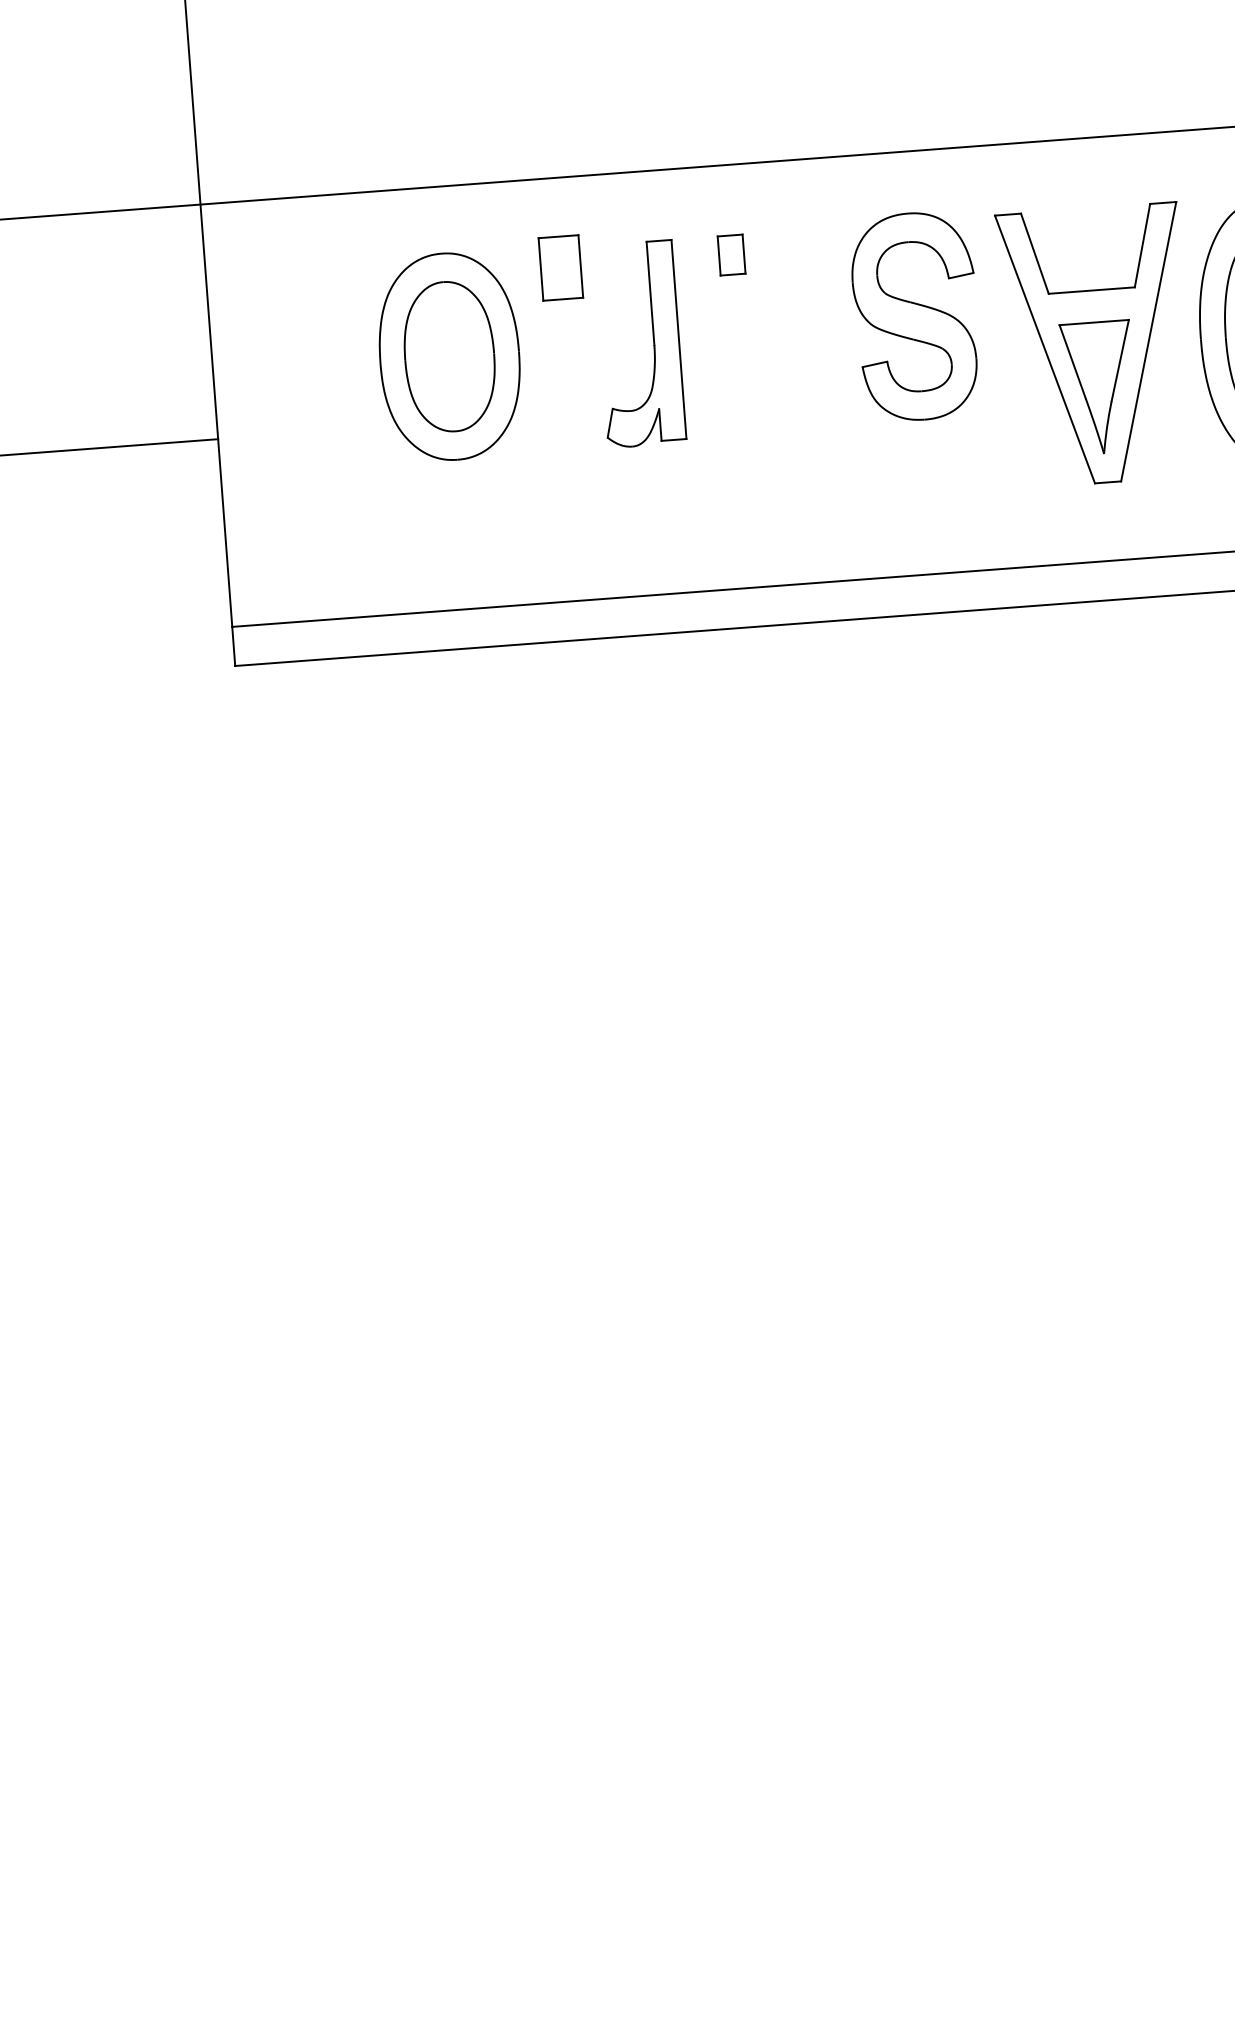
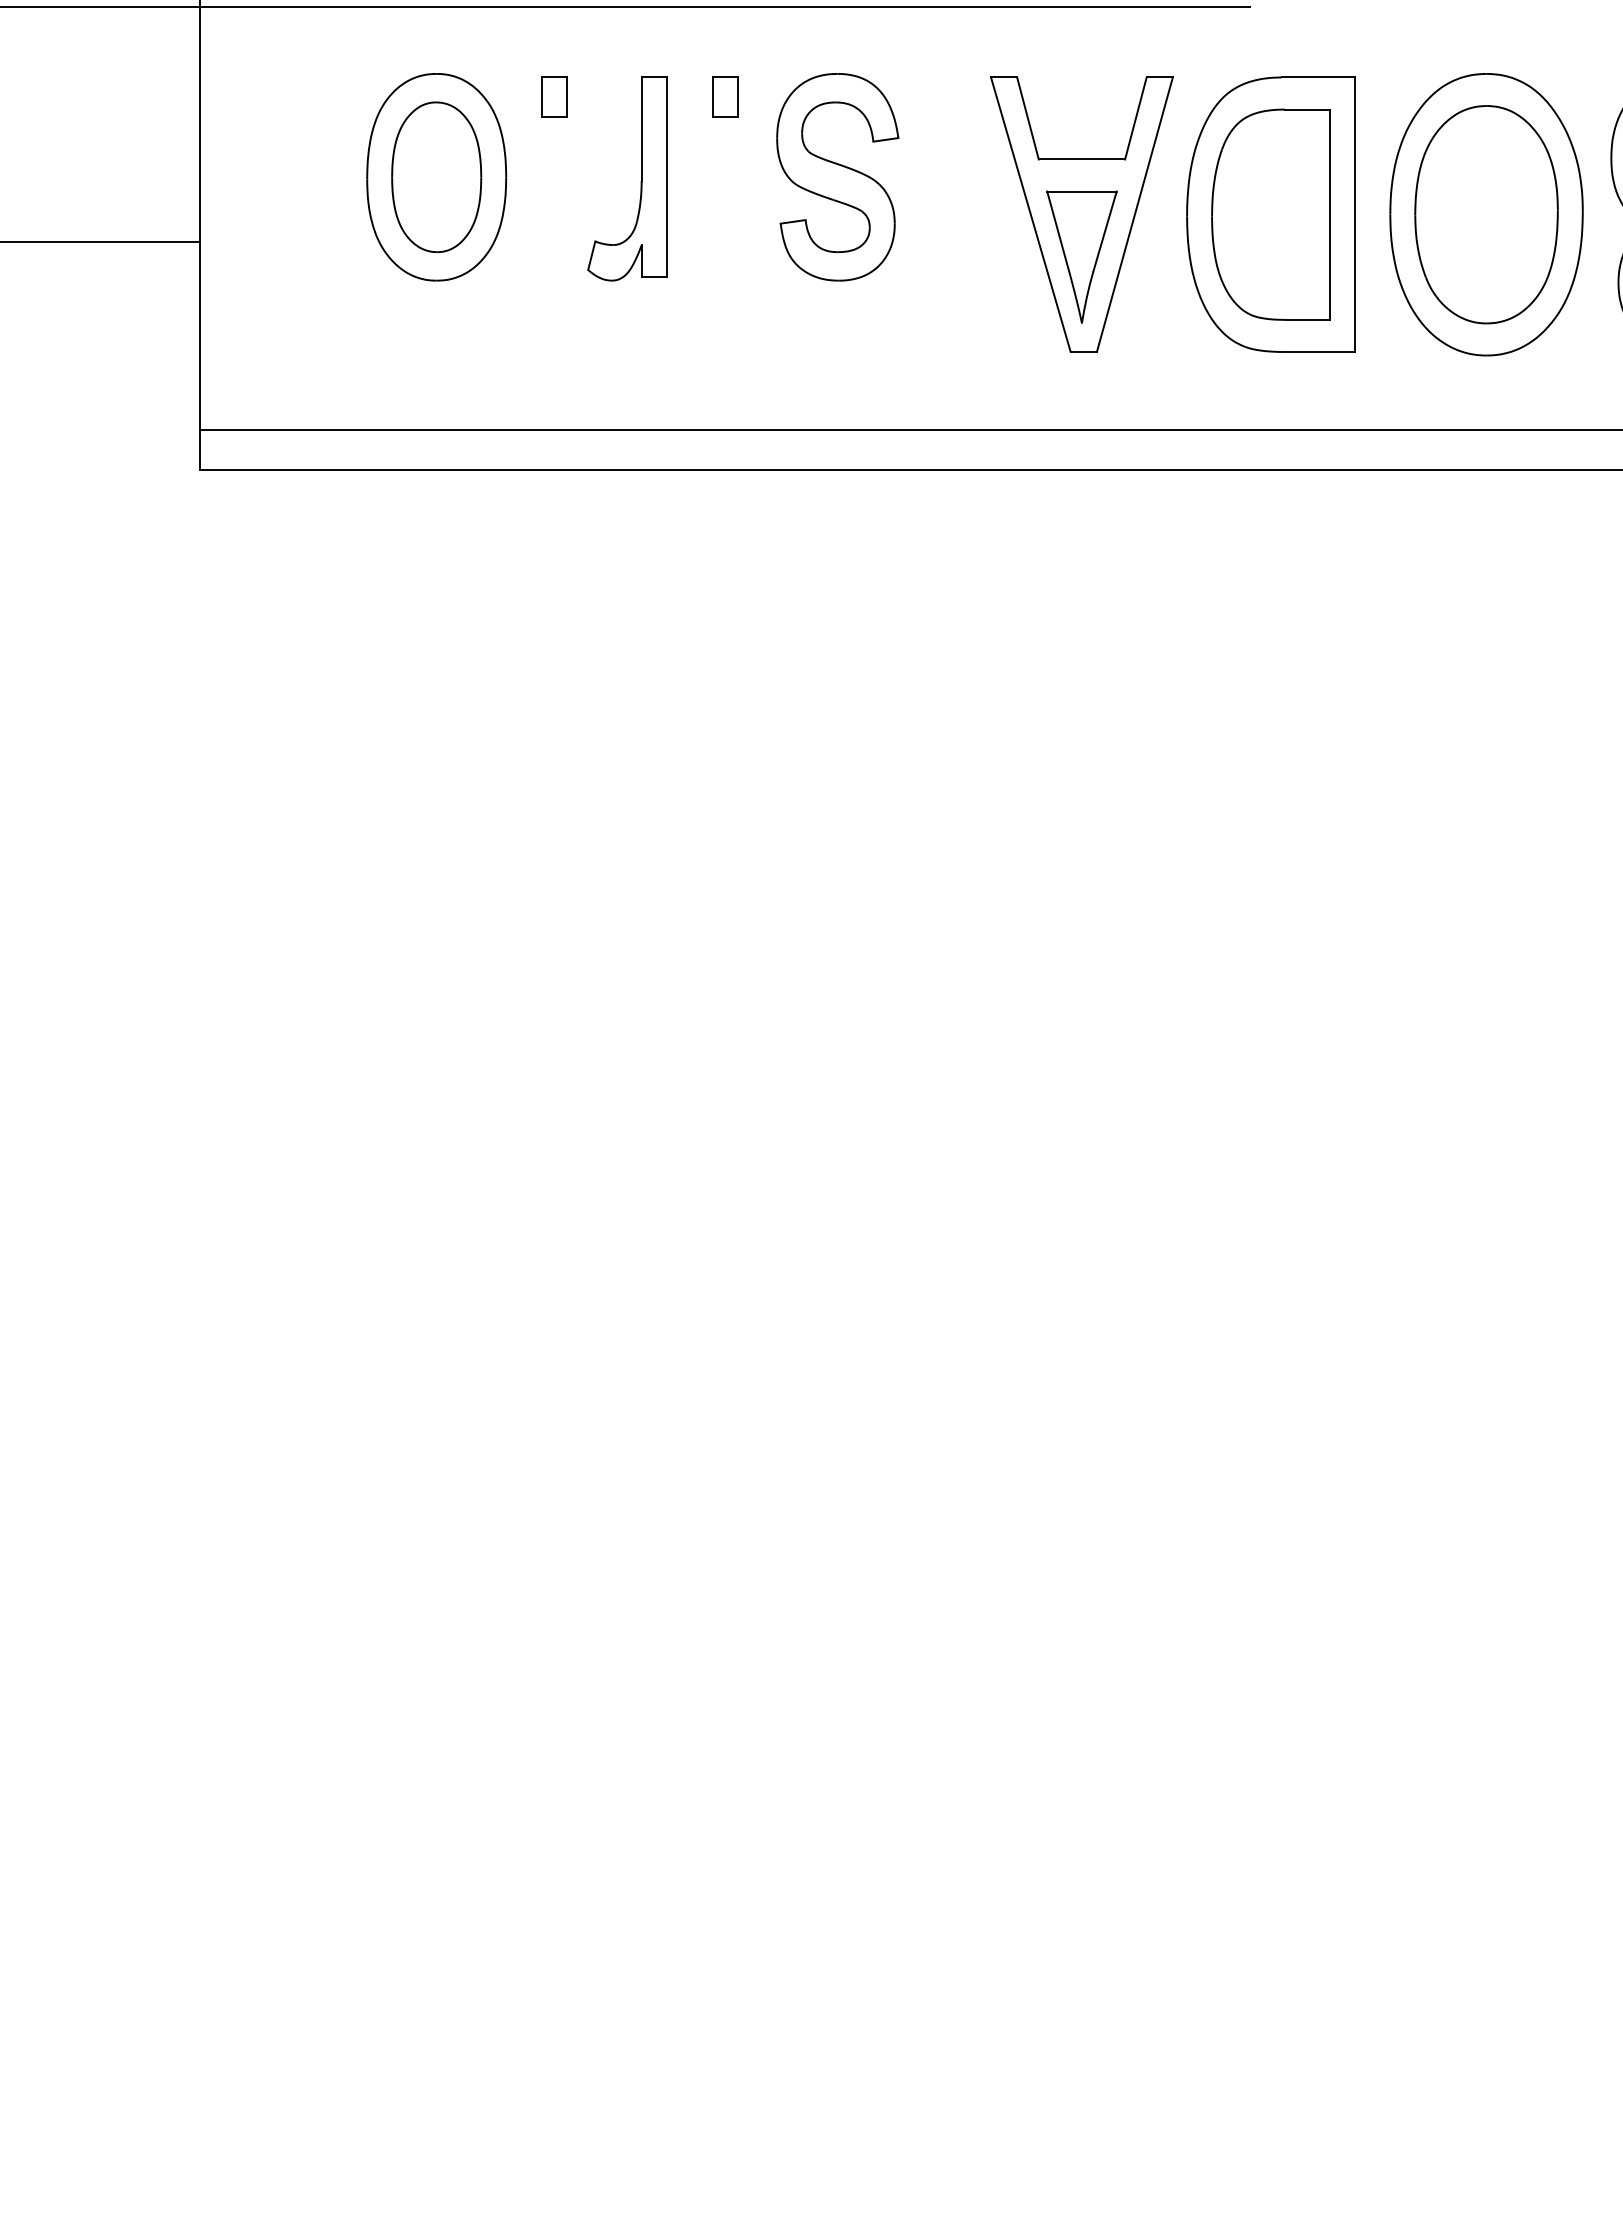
part: (561, 267) -> (554, 96), size x0.62
part: (915, 316) -> (837, 177), moved

